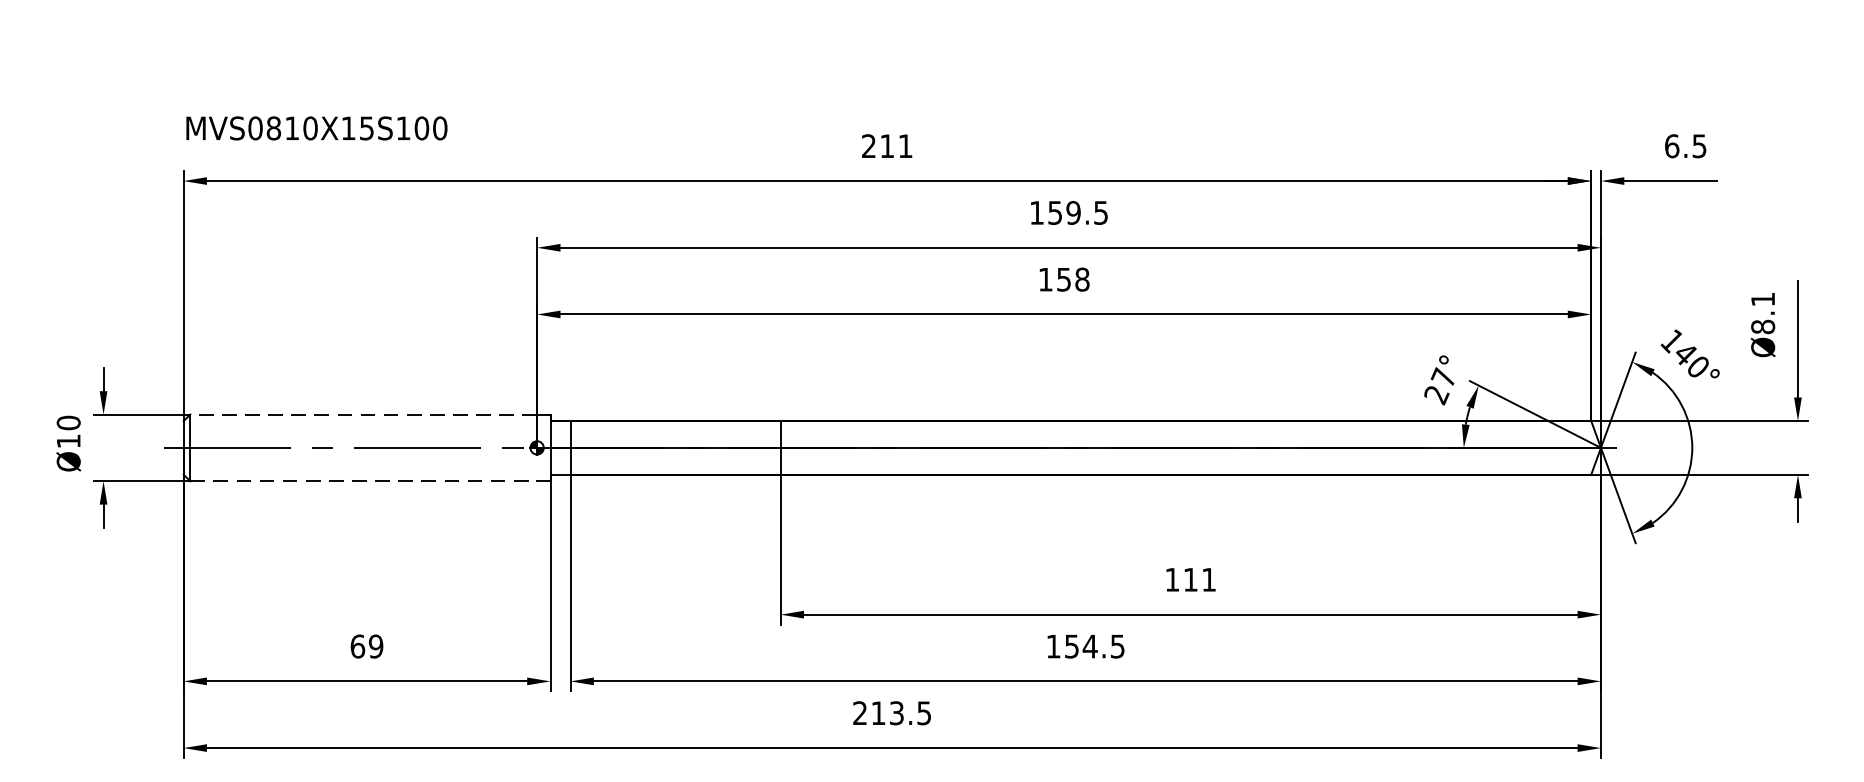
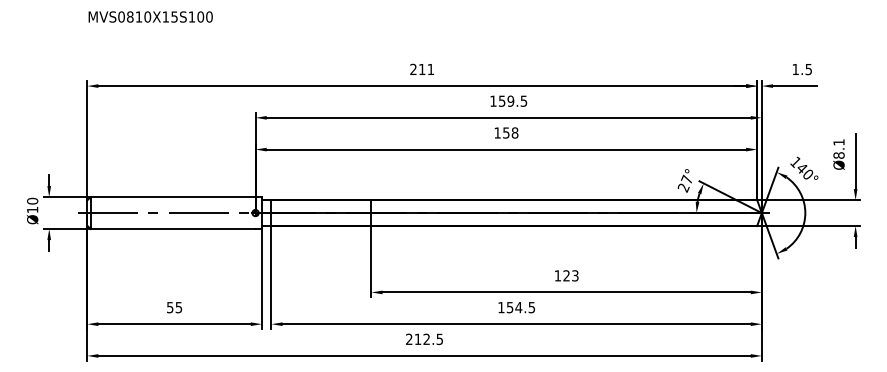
text: (316, 127) -> (150, 16), moved
text: (1671, 146) -> (795, 69), 6.5 -> 1.5
line: (364, 415) -> (173, 197), dashed -> solid
line: (364, 480) -> (173, 228), dashed -> solid
text: (1198, 579) -> (570, 275), 111 -> 123
text: (366, 646) -> (174, 307), 69 -> 55
text: (896, 713) -> (426, 339), 213.5 -> 212.5

